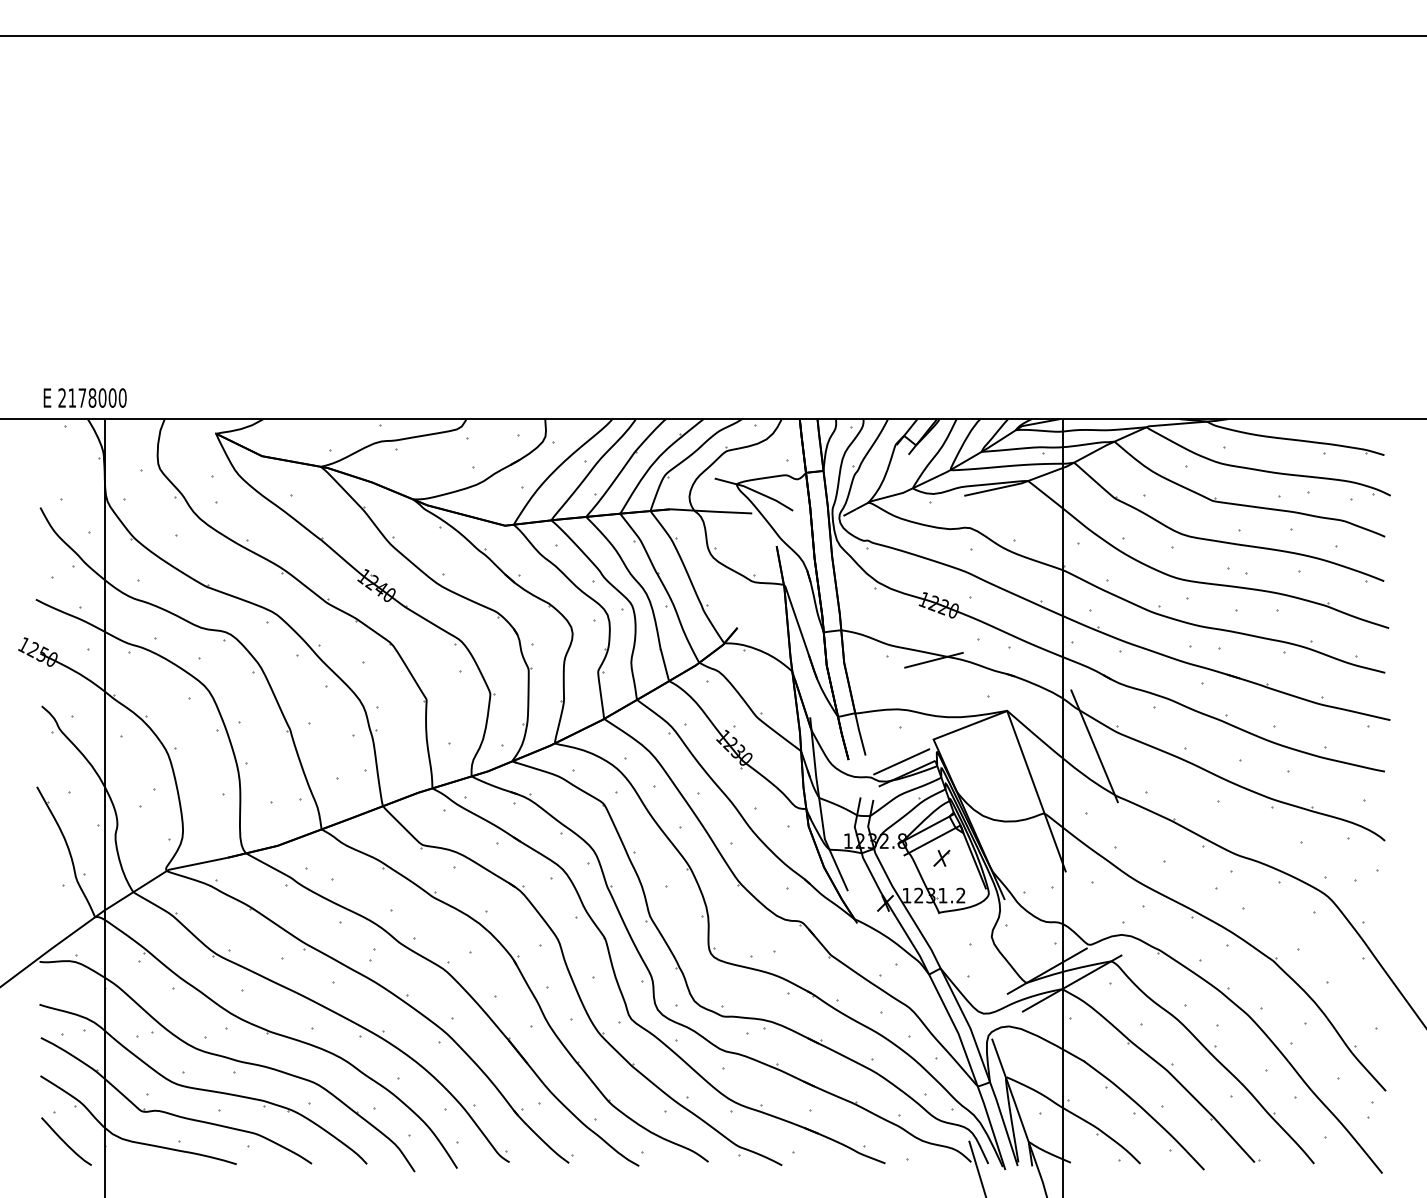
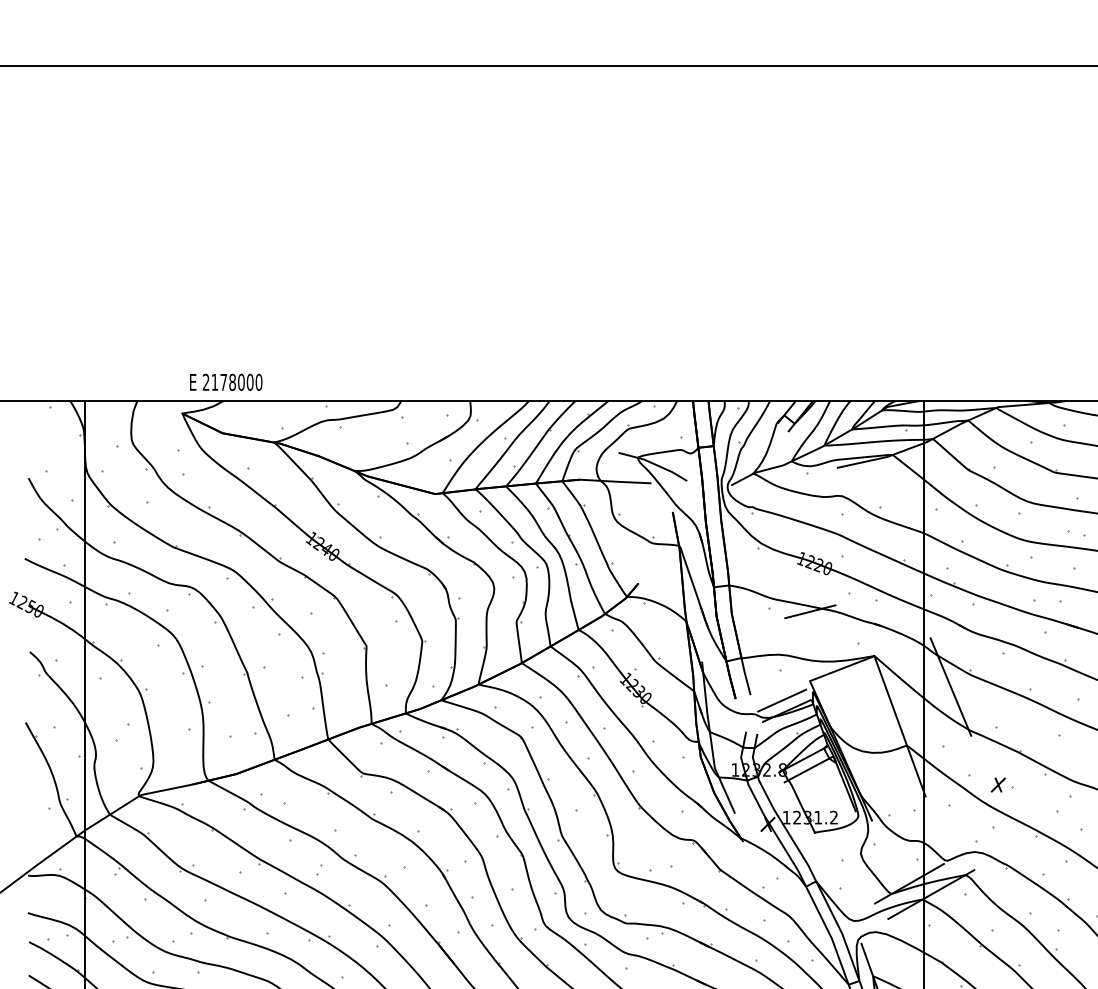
text: (84, 397) -> (225, 381), moved
part: (941, 857) -> (998, 784), moved

